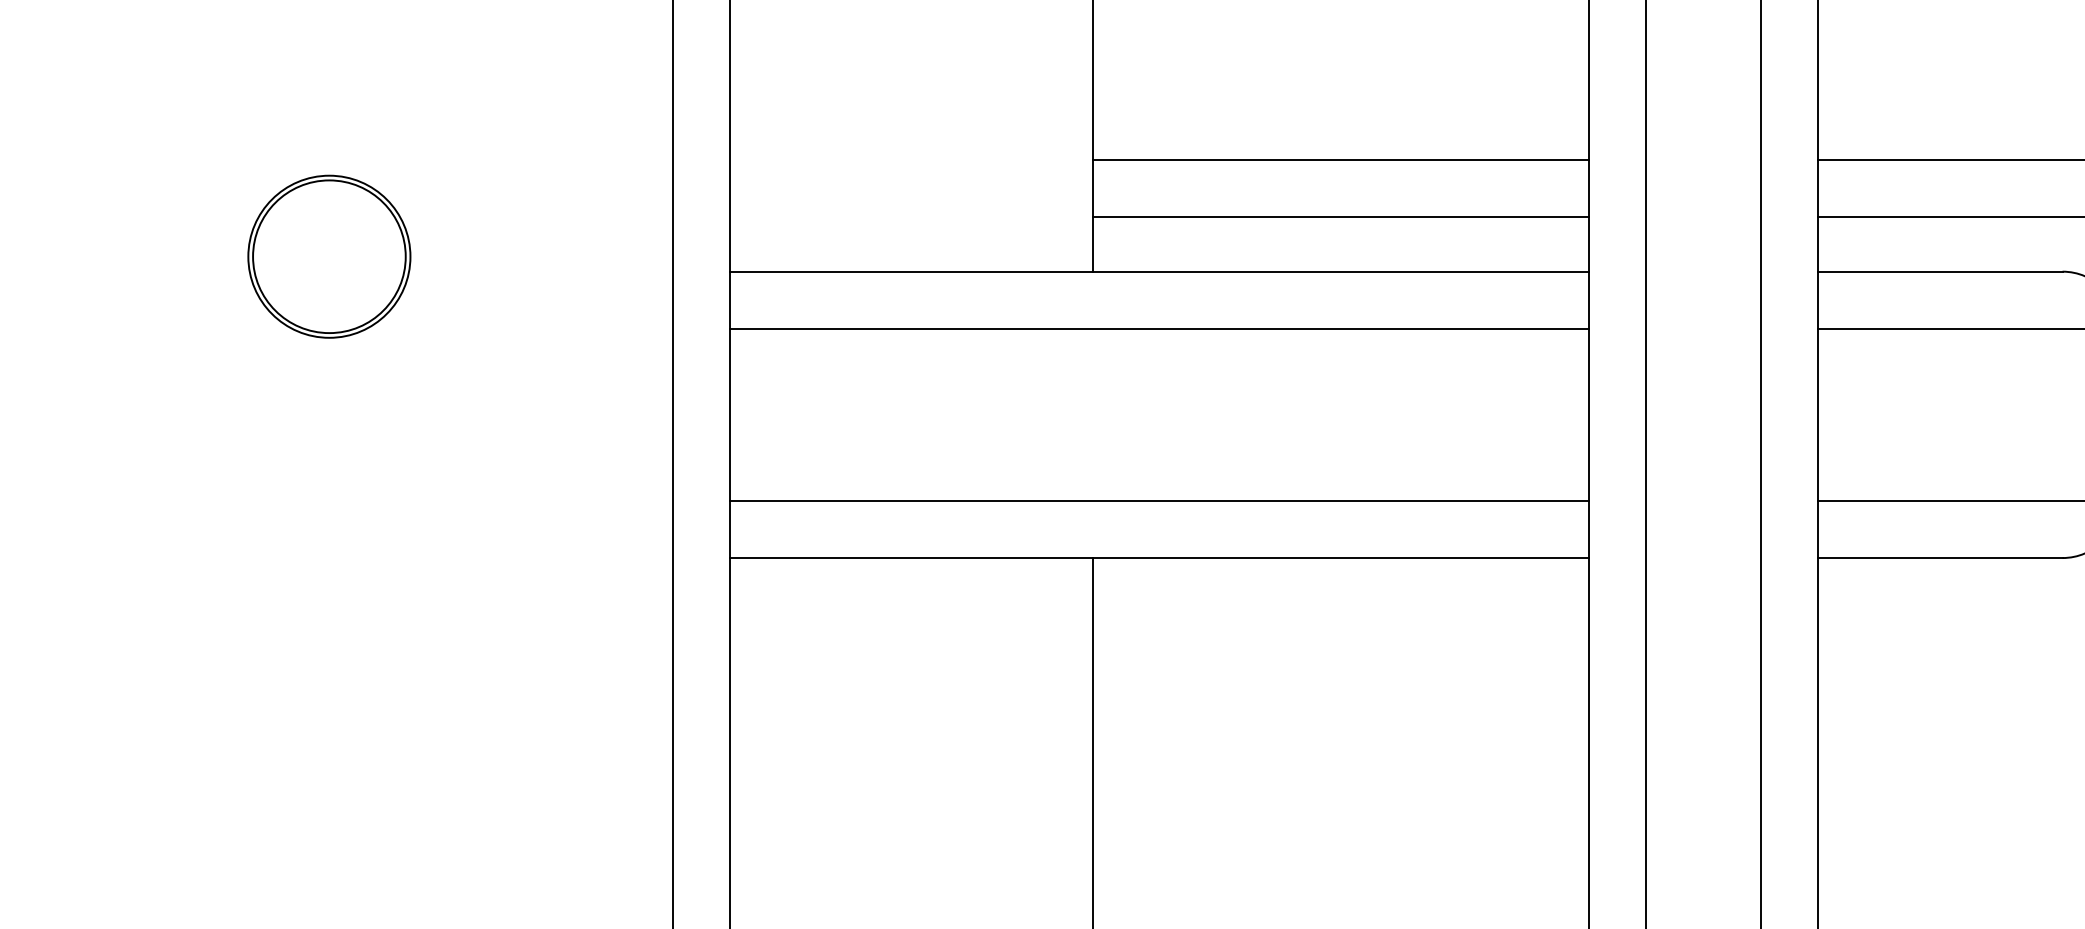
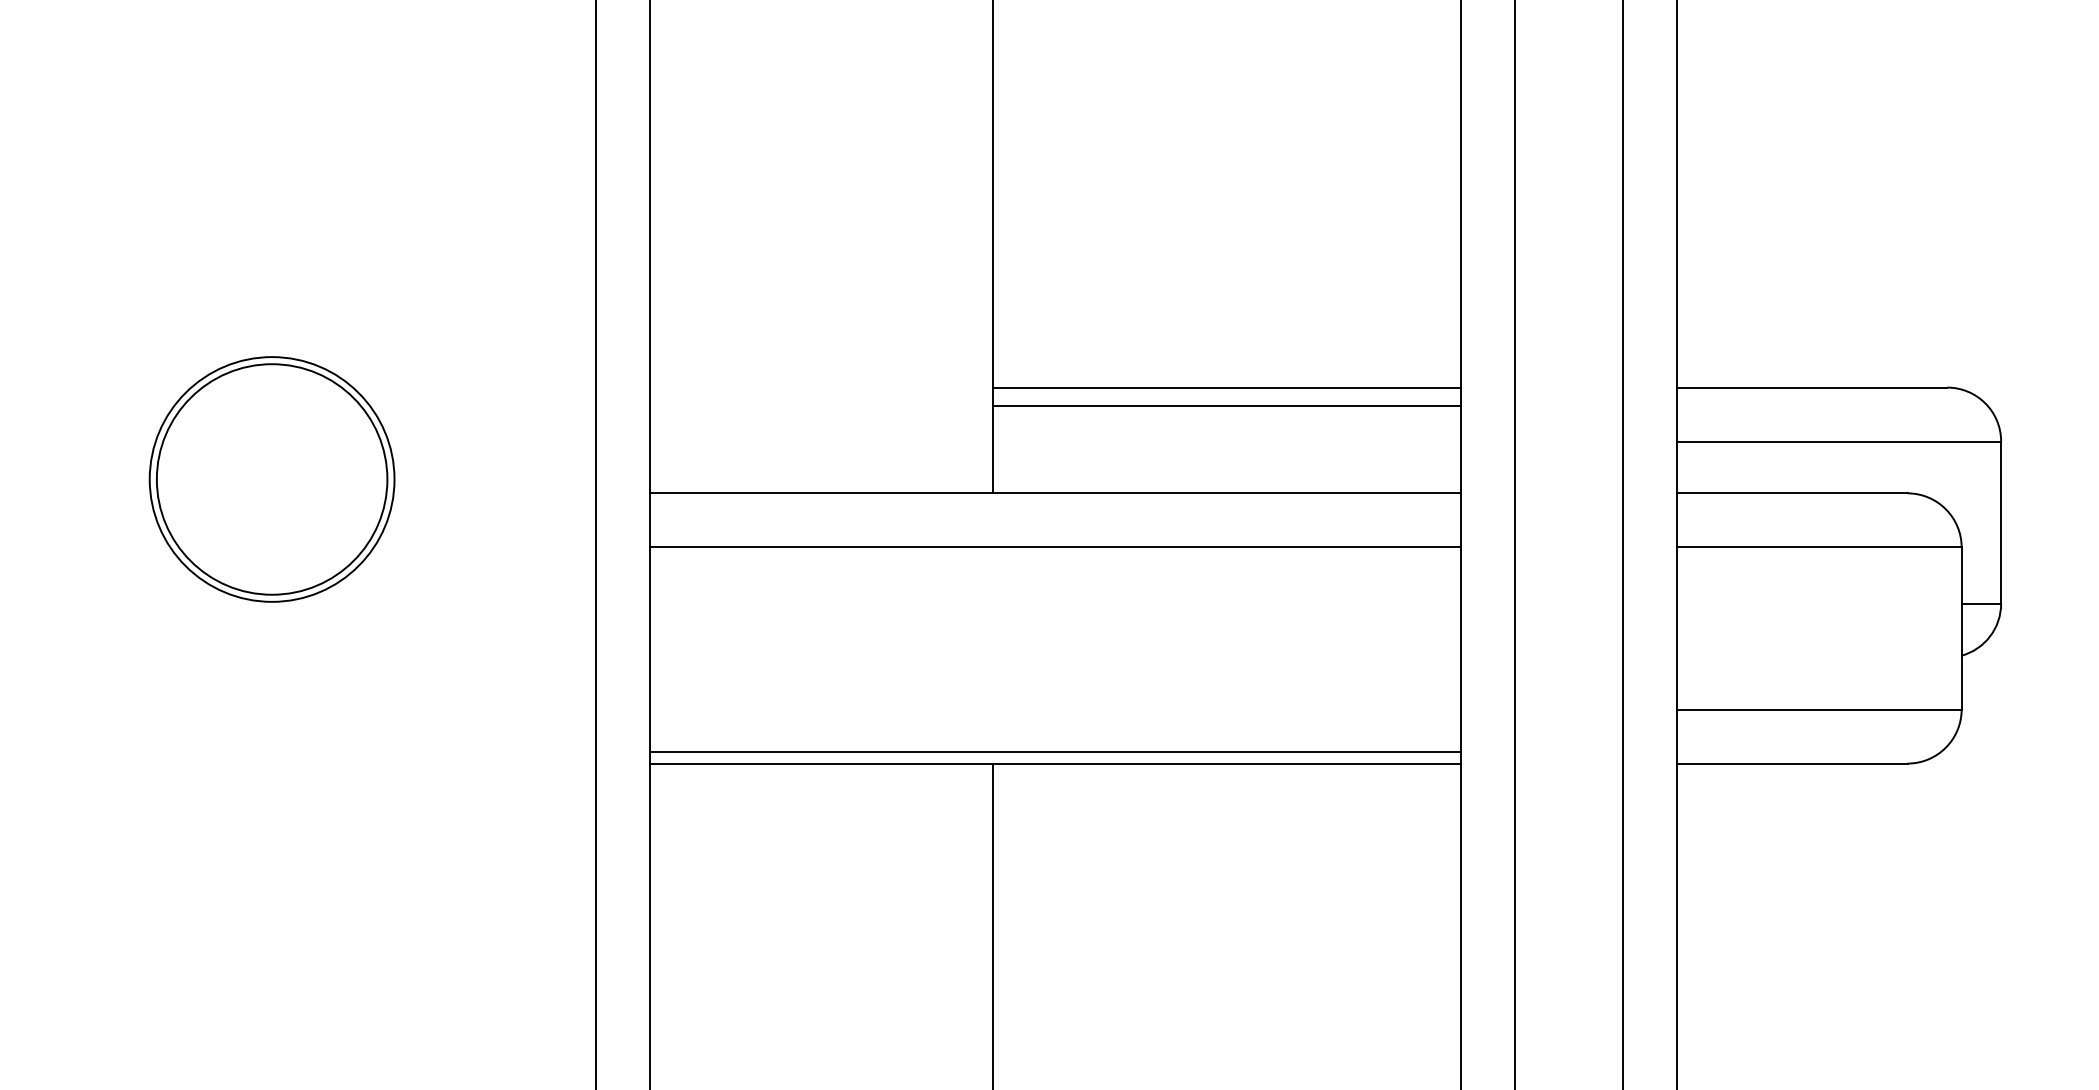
line: (1340, 216) -> (1226, 405), moved
part: (328, 255) -> (271, 478), size x1.6
line: (1159, 500) -> (1055, 751), moved

